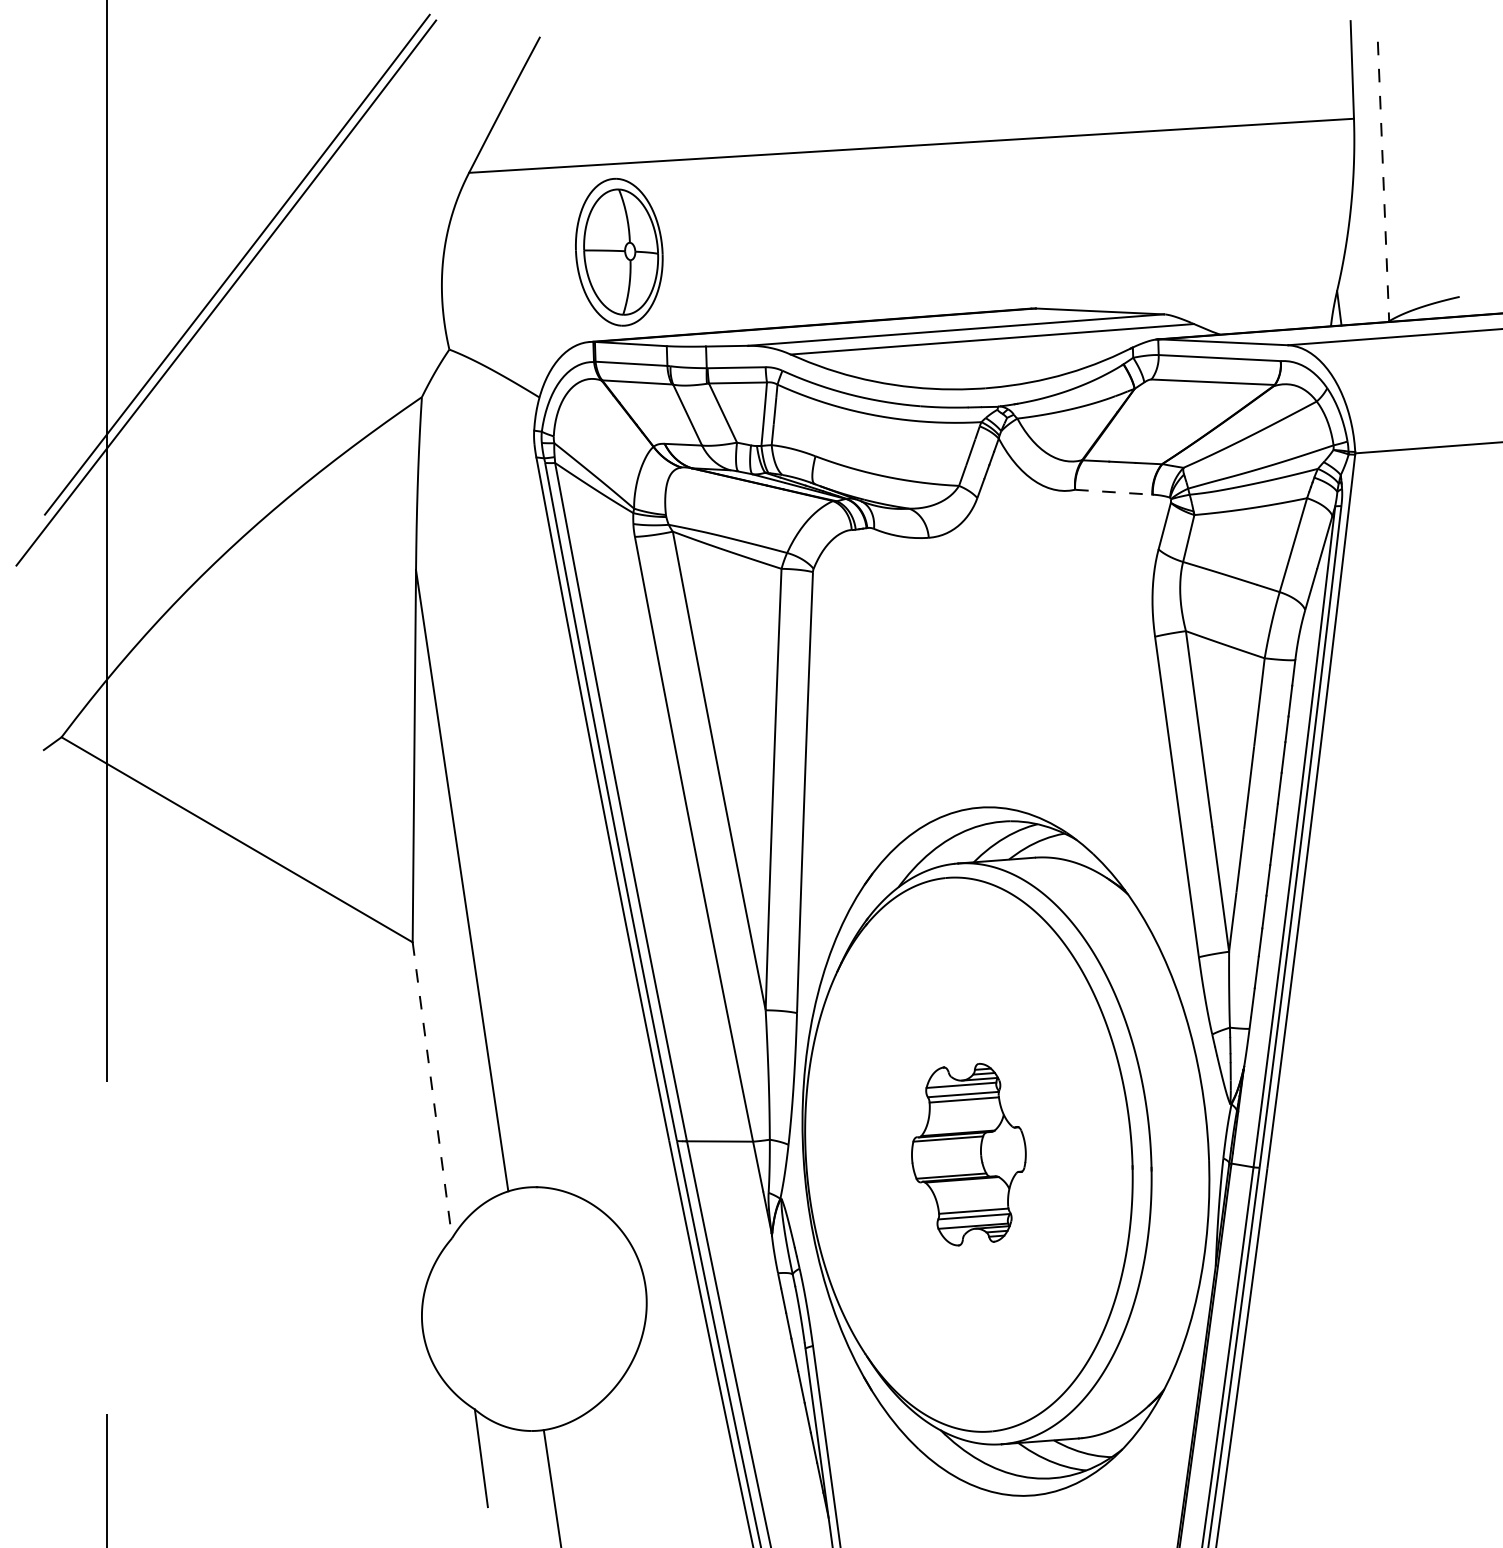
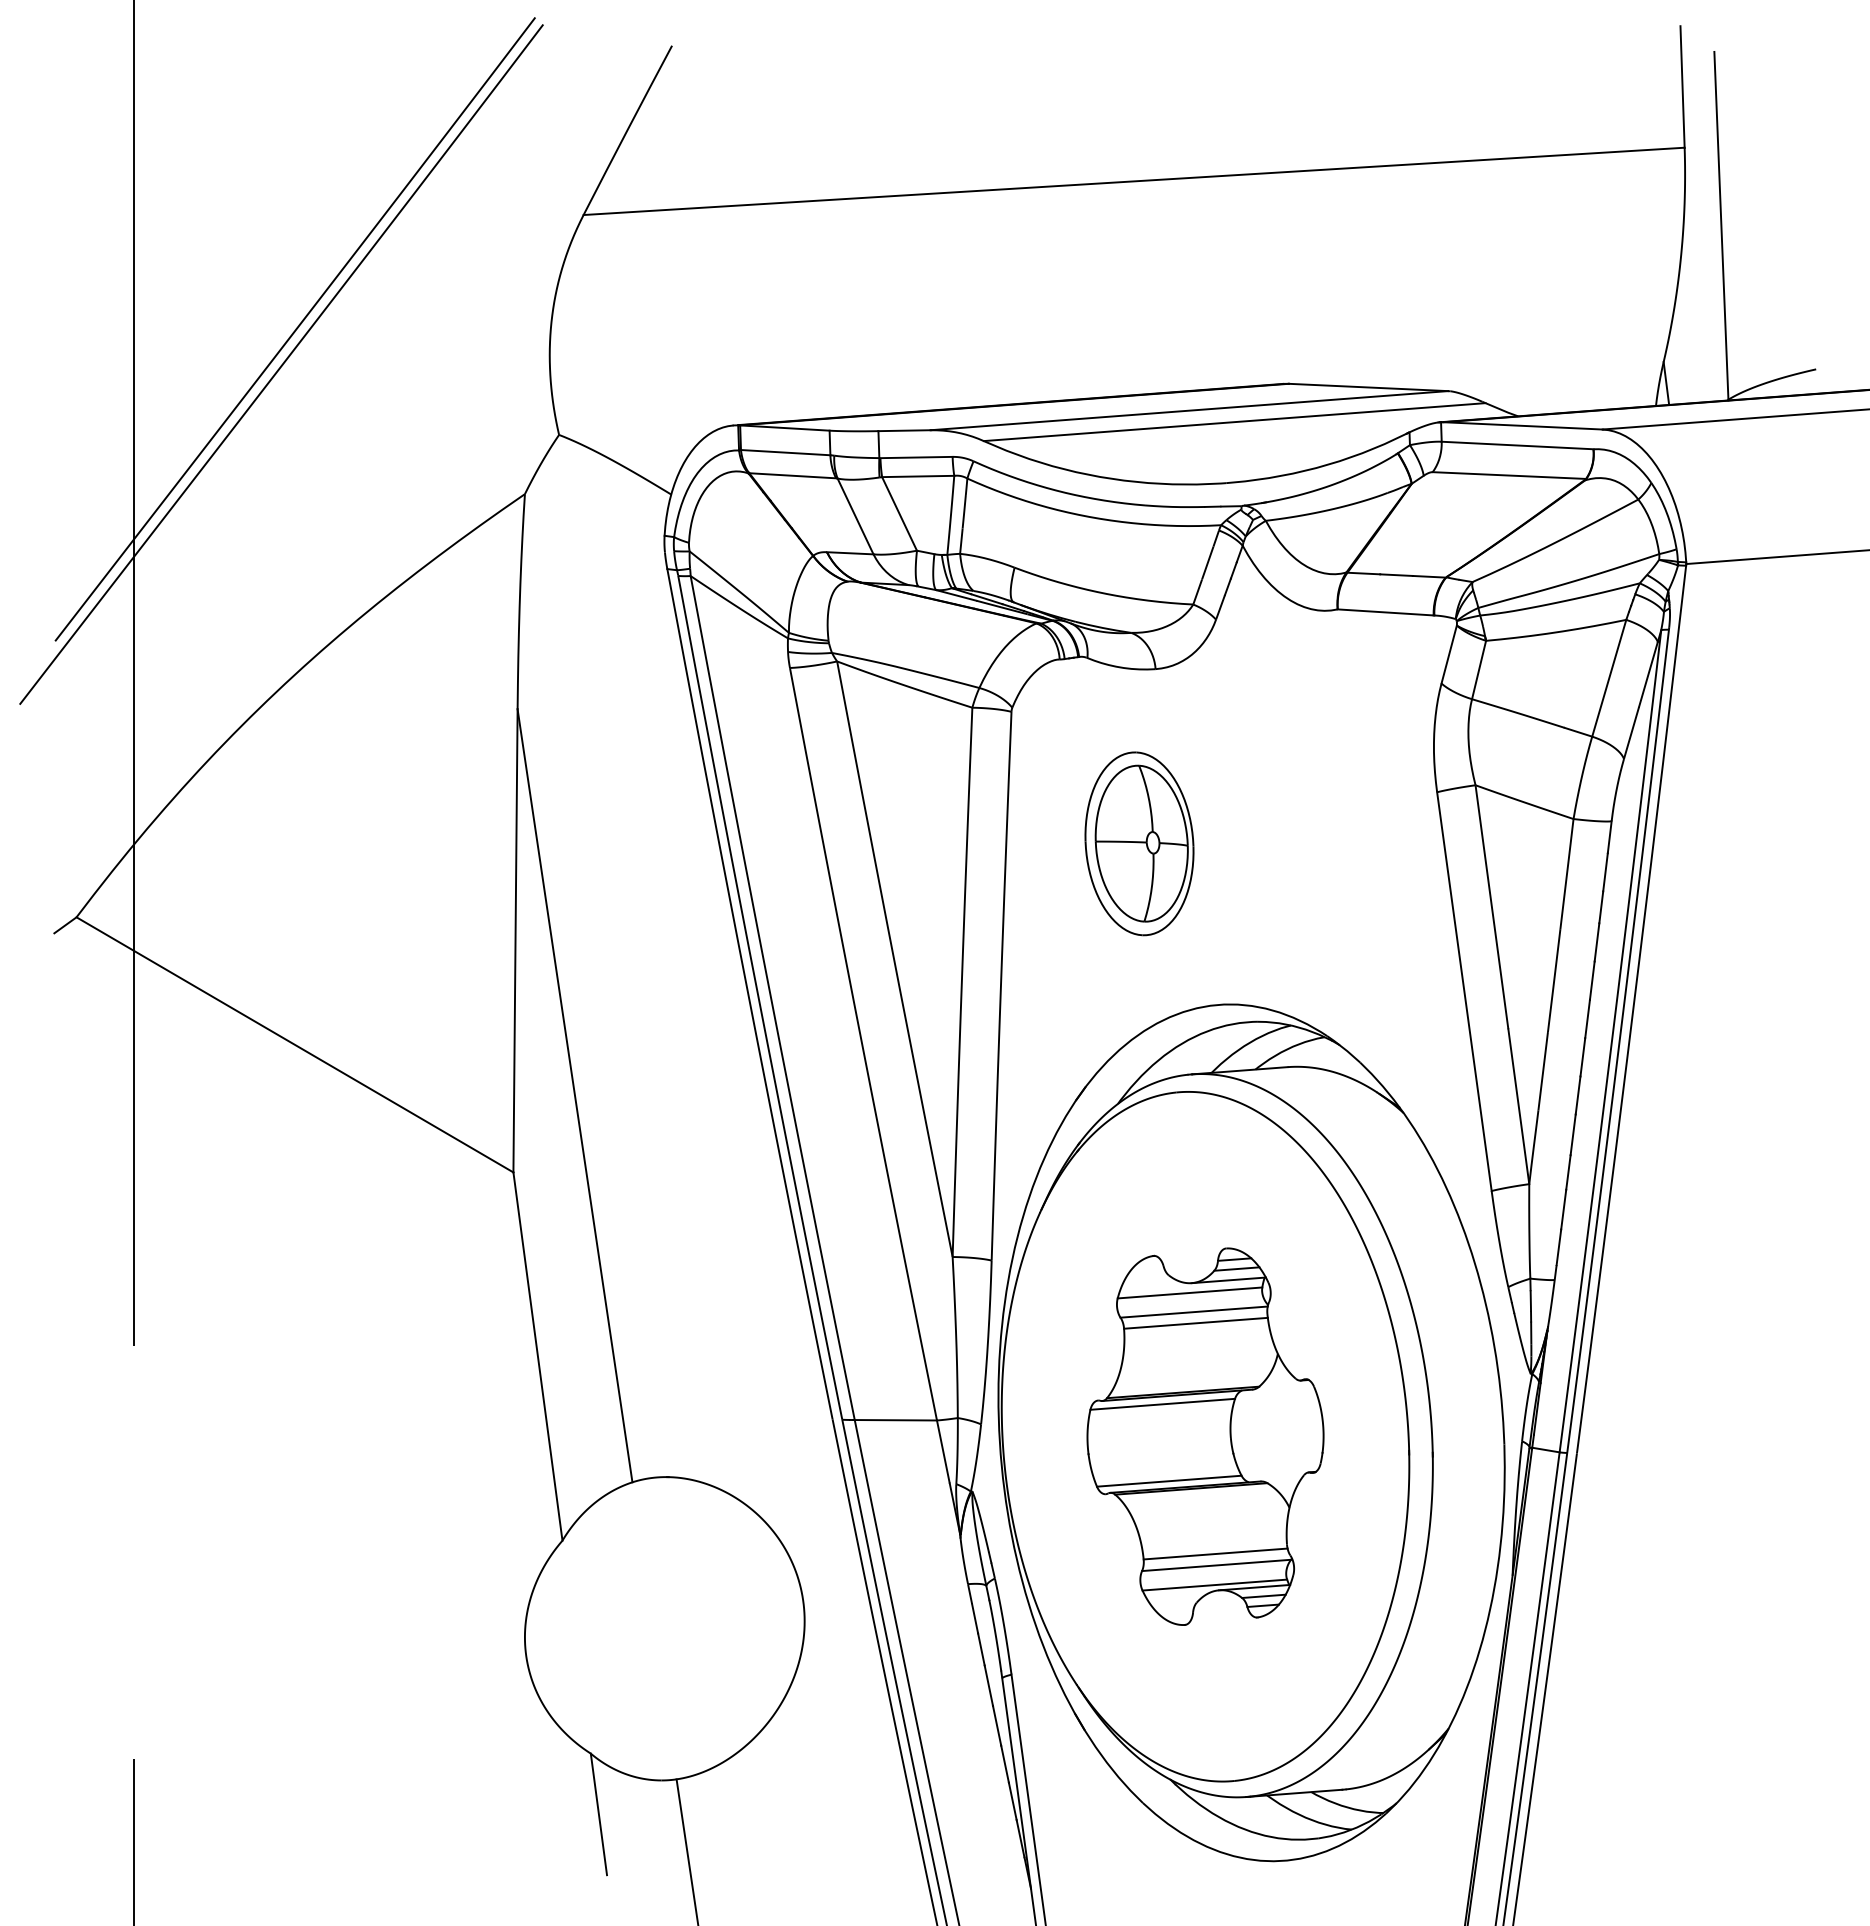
line: (1383, 182) -> (1721, 226), dashed -> solid
part: (619, 251) -> (1139, 843), moved
line: (1114, 492) -> (1386, 612), dashed -> solid
line: (432, 1090) -> (537, 1356), dashed -> solid
part: (968, 1154) -> (1205, 1436), size x1.67

